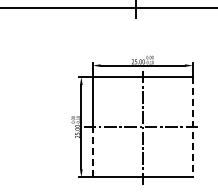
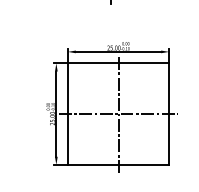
line: (192, 127) -> (168, 114), dashed -> solid
line: (92, 151) -> (67, 138), dashed -> solid

